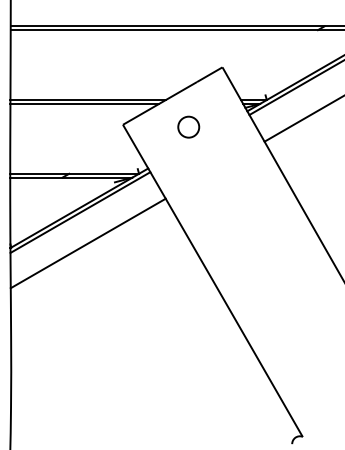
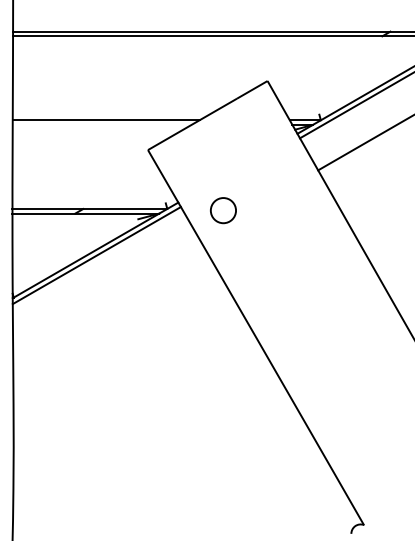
line: (84, 103) -> (101, 124), removed
circle: (188, 126) -> (223, 209), moved
line: (87, 243) -> (105, 292), removed

